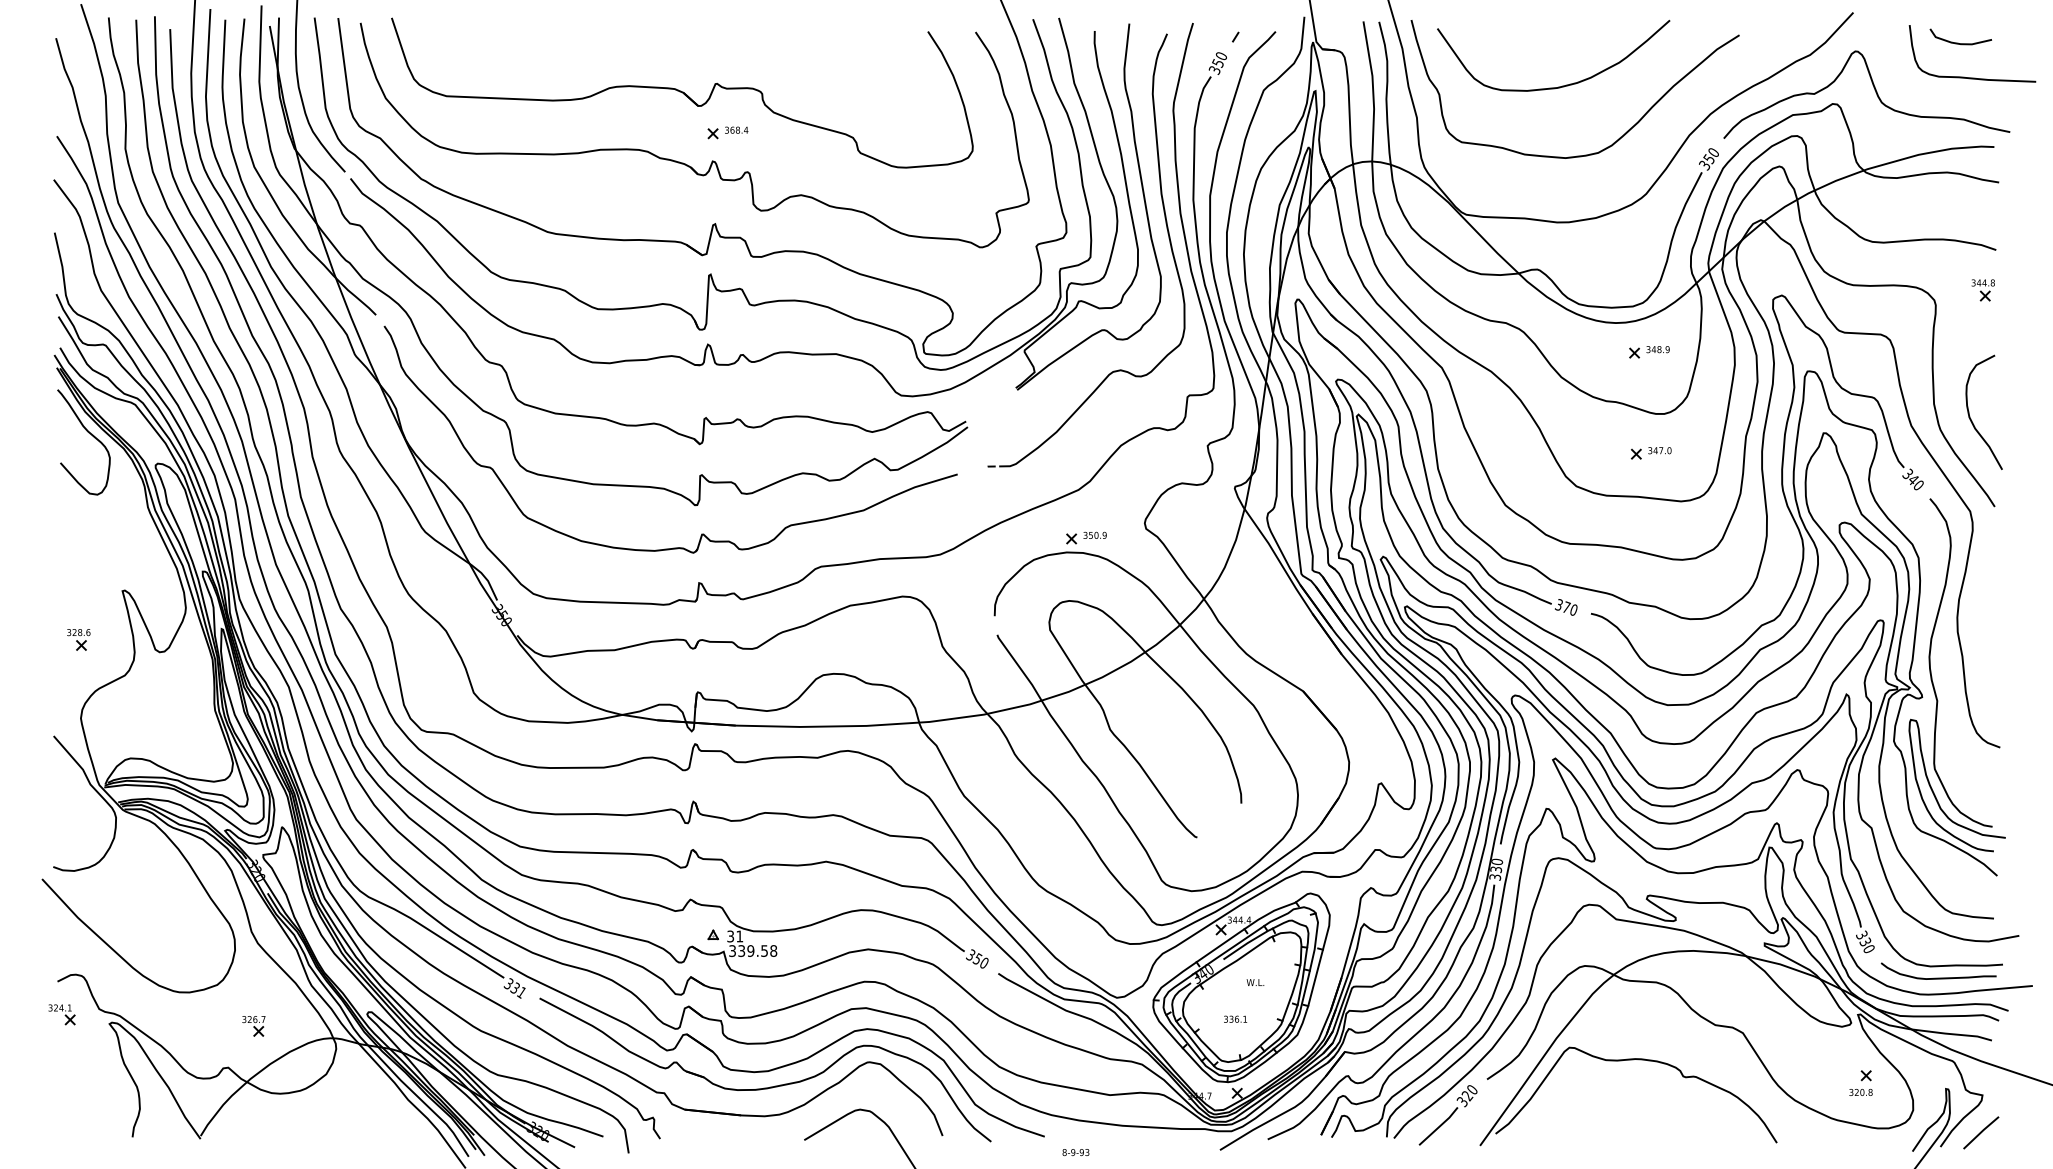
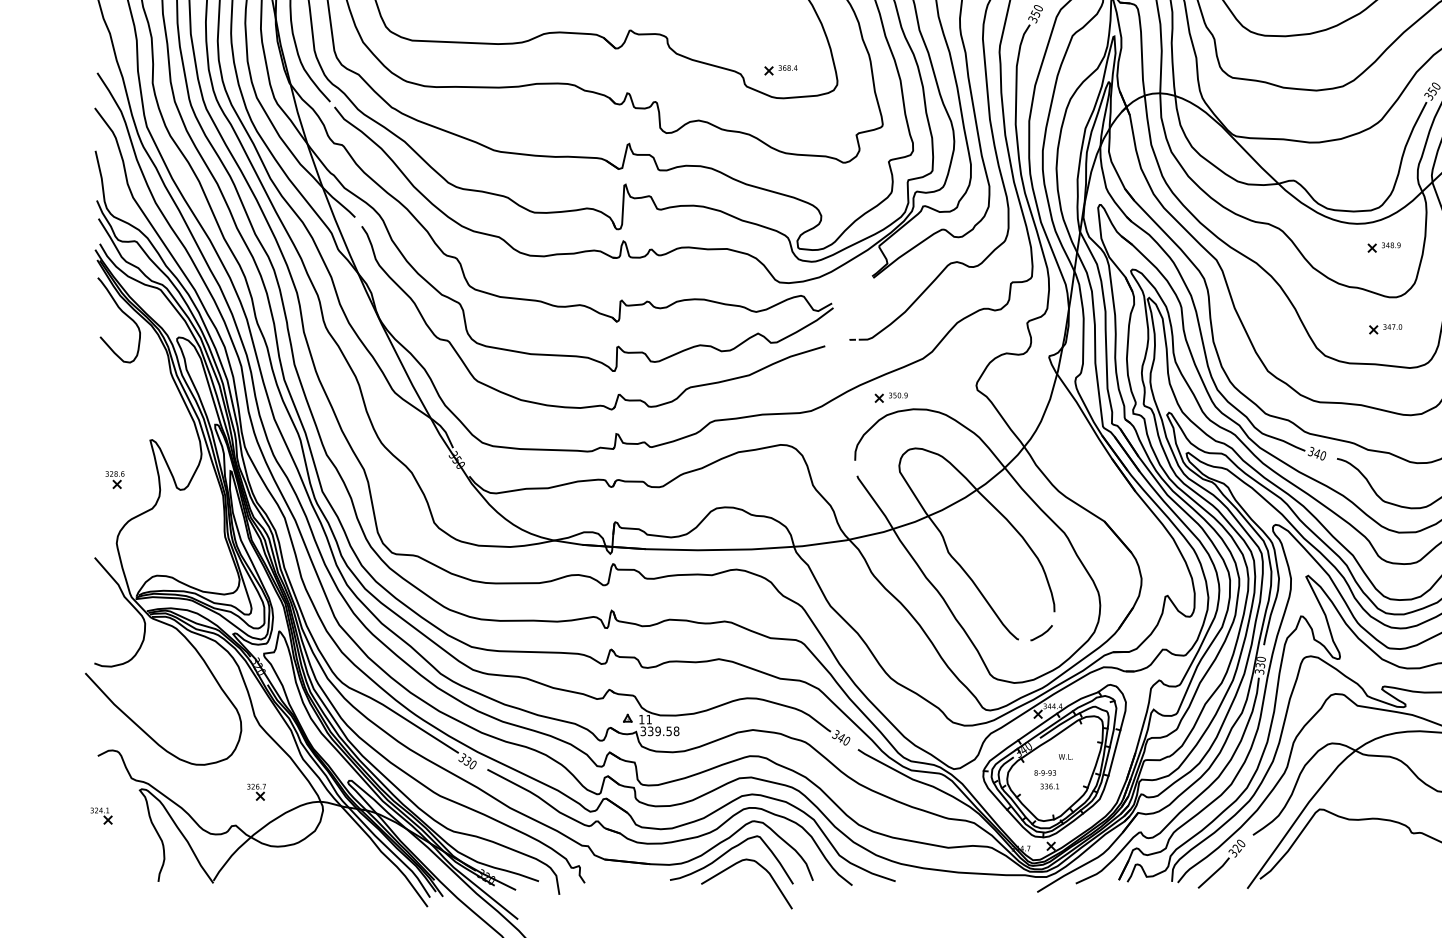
part: (727, 132) -> (780, 69), moved
part: (1086, 537) -> (891, 397), moved
text: (1566, 607) -> (1317, 453), 370 -> 340
curve: (1226, 830) -> (1042, 633), added
text: (730, 936) -> (641, 719), 31 -> 11
text: (977, 958) -> (841, 737), 350 -> 340
text: (521, 992) -> (472, 764), 331 -> 330
part: (61, 1014) -> (101, 815), moved
curve: (836, 1101) -> (727, 852), added
text: (1075, 1152) -> (1044, 772), moved

